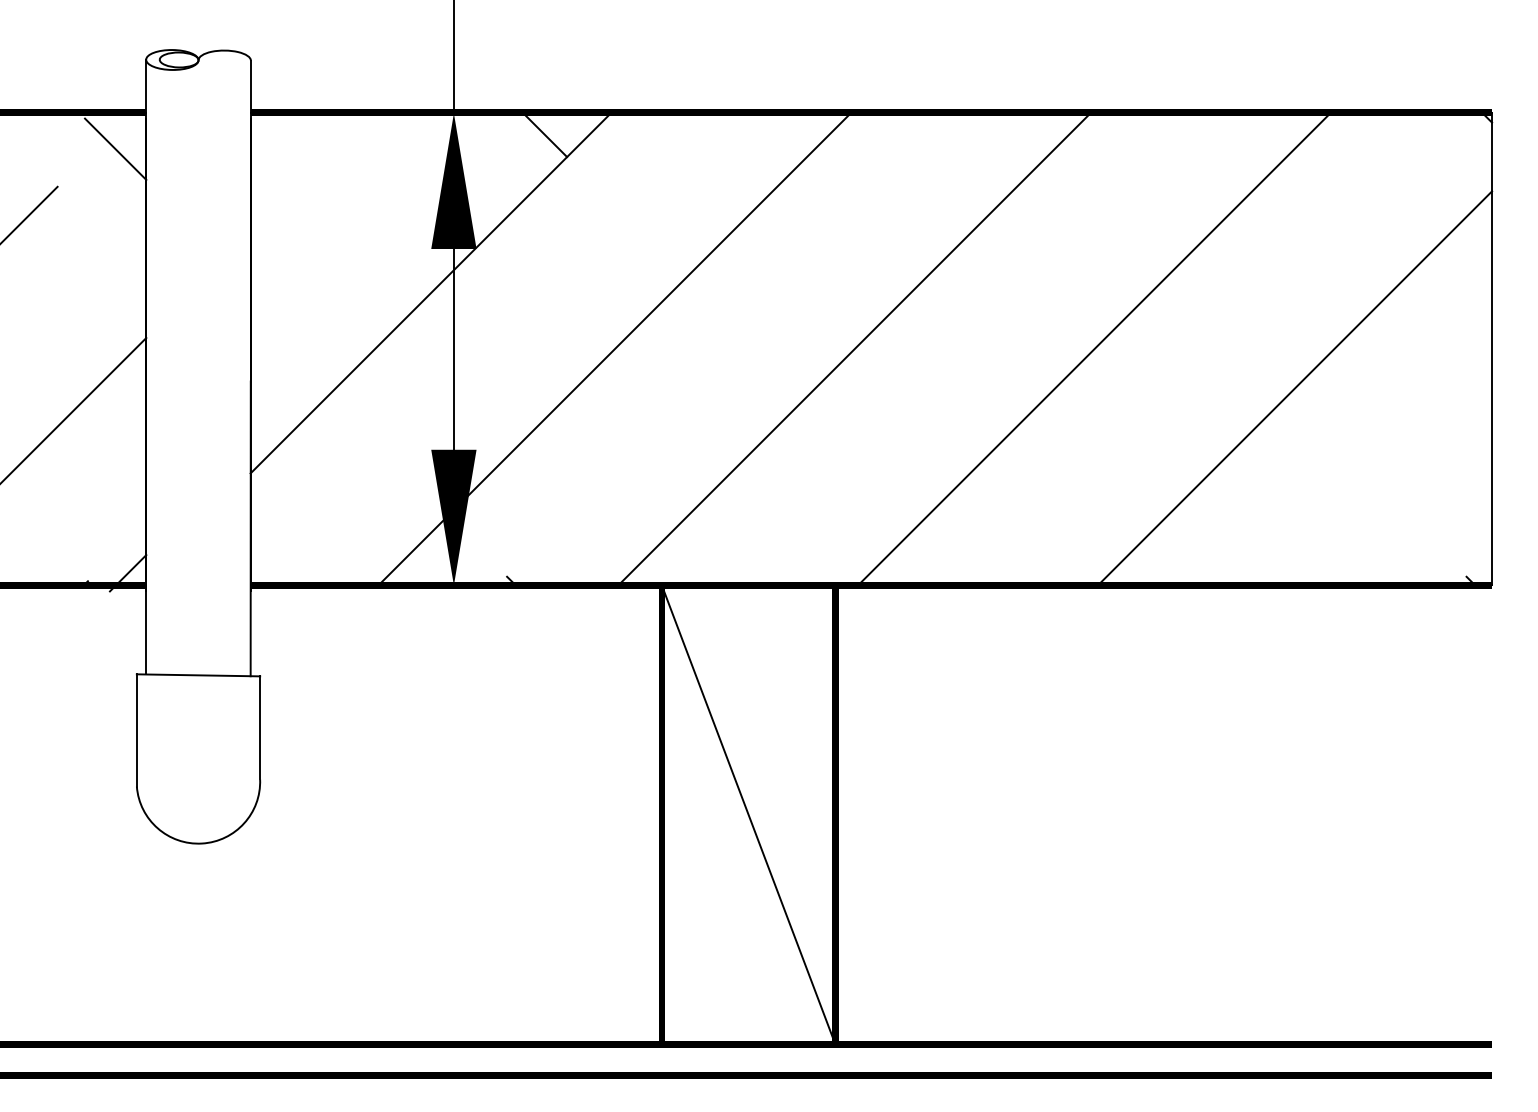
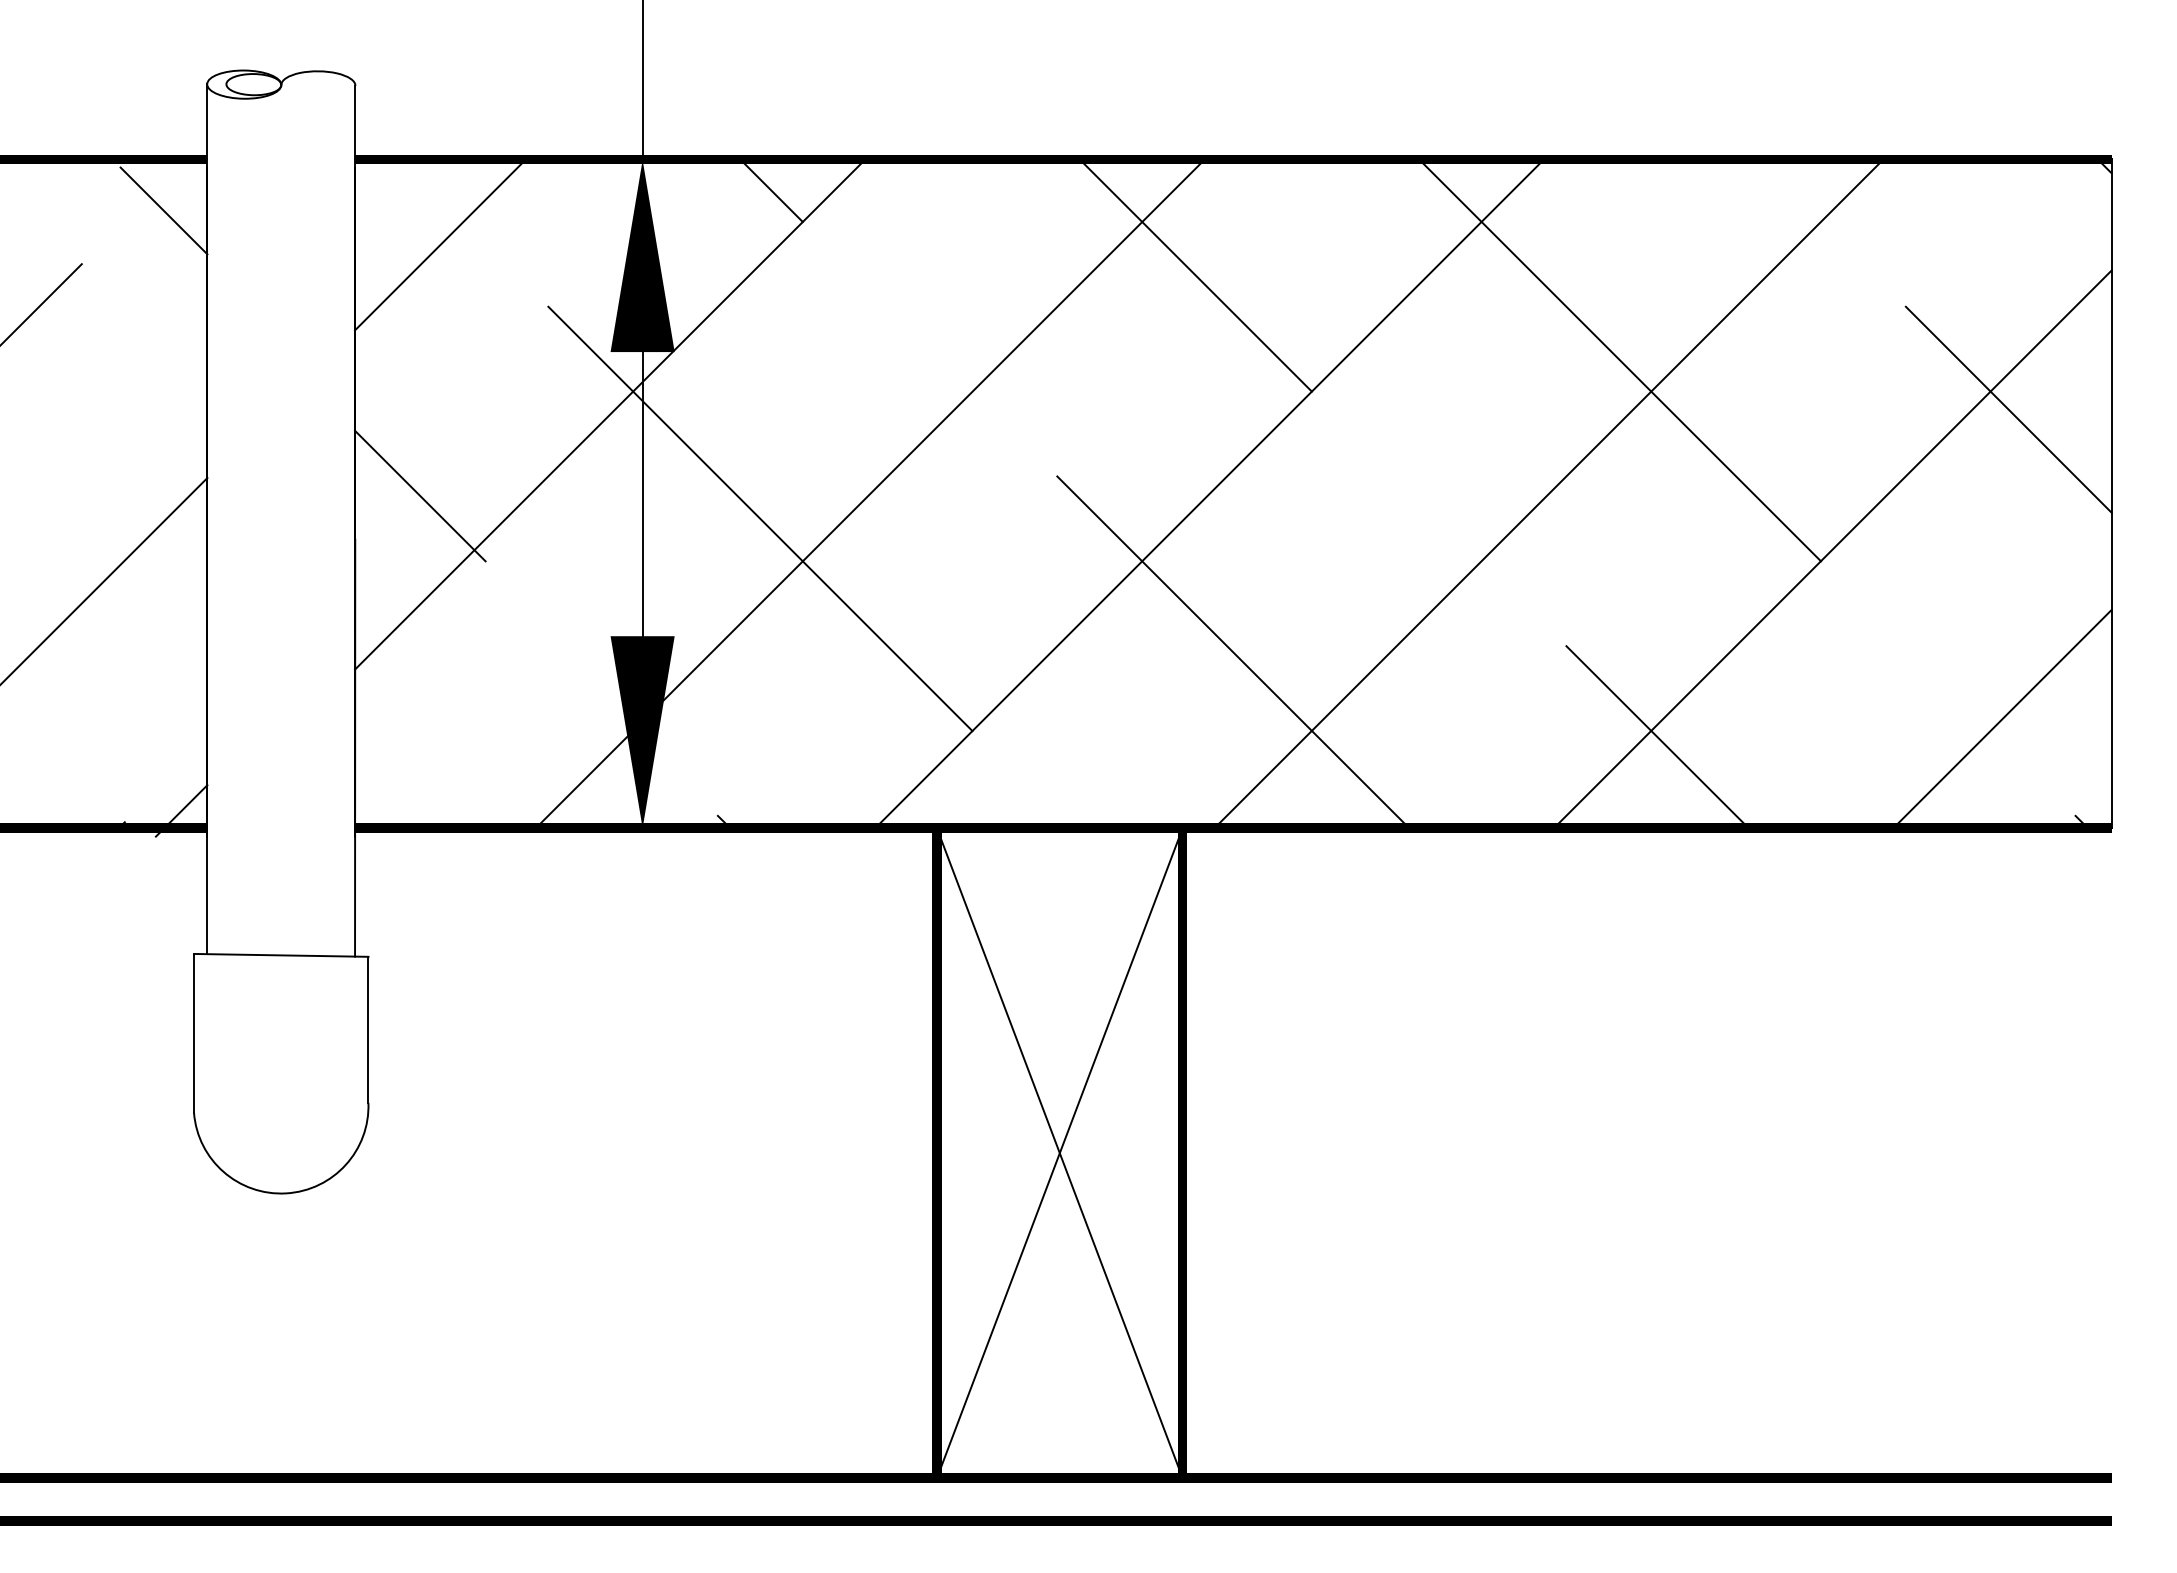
line: (311, 172) -> (440, 244), added
line: (844, 194) -> (1195, 275), added
line: (1144, 254) -> (1620, 360), added
line: (1419, 289) -> (2008, 409), added
line: (296, 350) -> (420, 495), added
line: (537, 366) -> (760, 518), added
line: (871, 461) -> (1233, 652), added
line: (1414, 507) -> (2002, 718), added
line: (1171, 521) -> (1657, 737), added
line: (748, 815) -> (1059, 1153), added

